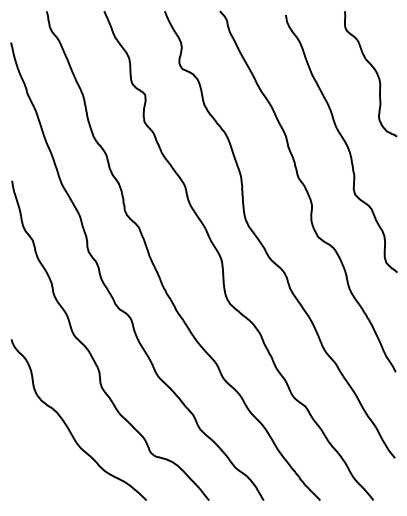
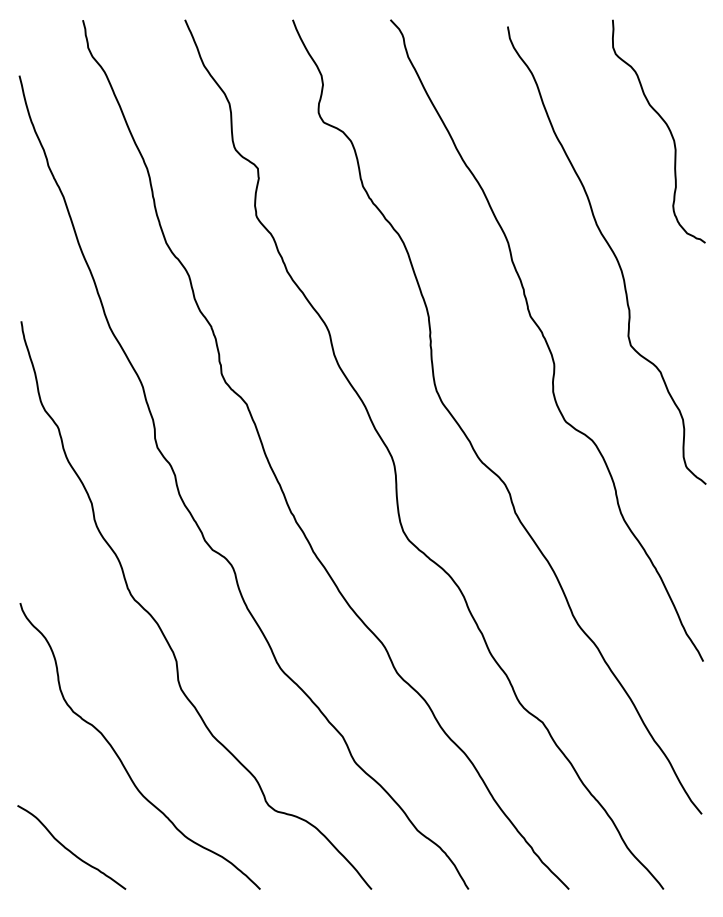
curve: (39, 477) -> (70, 848), added

